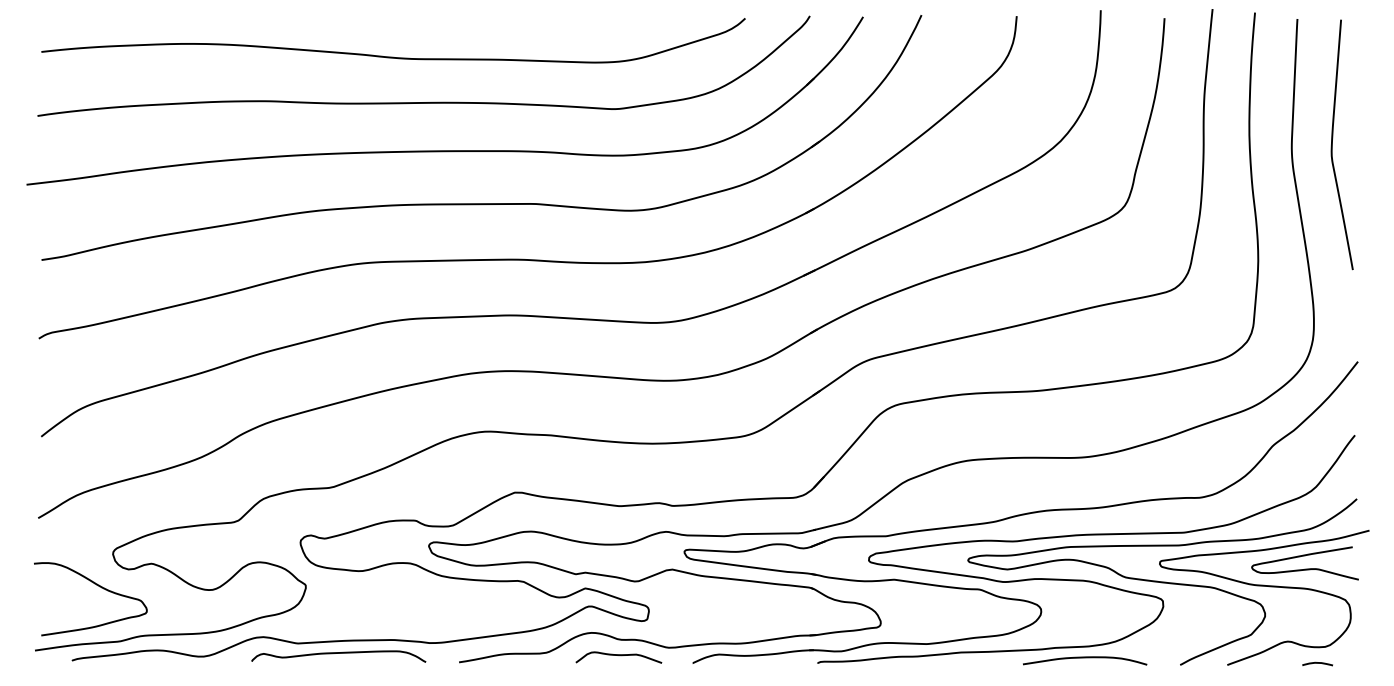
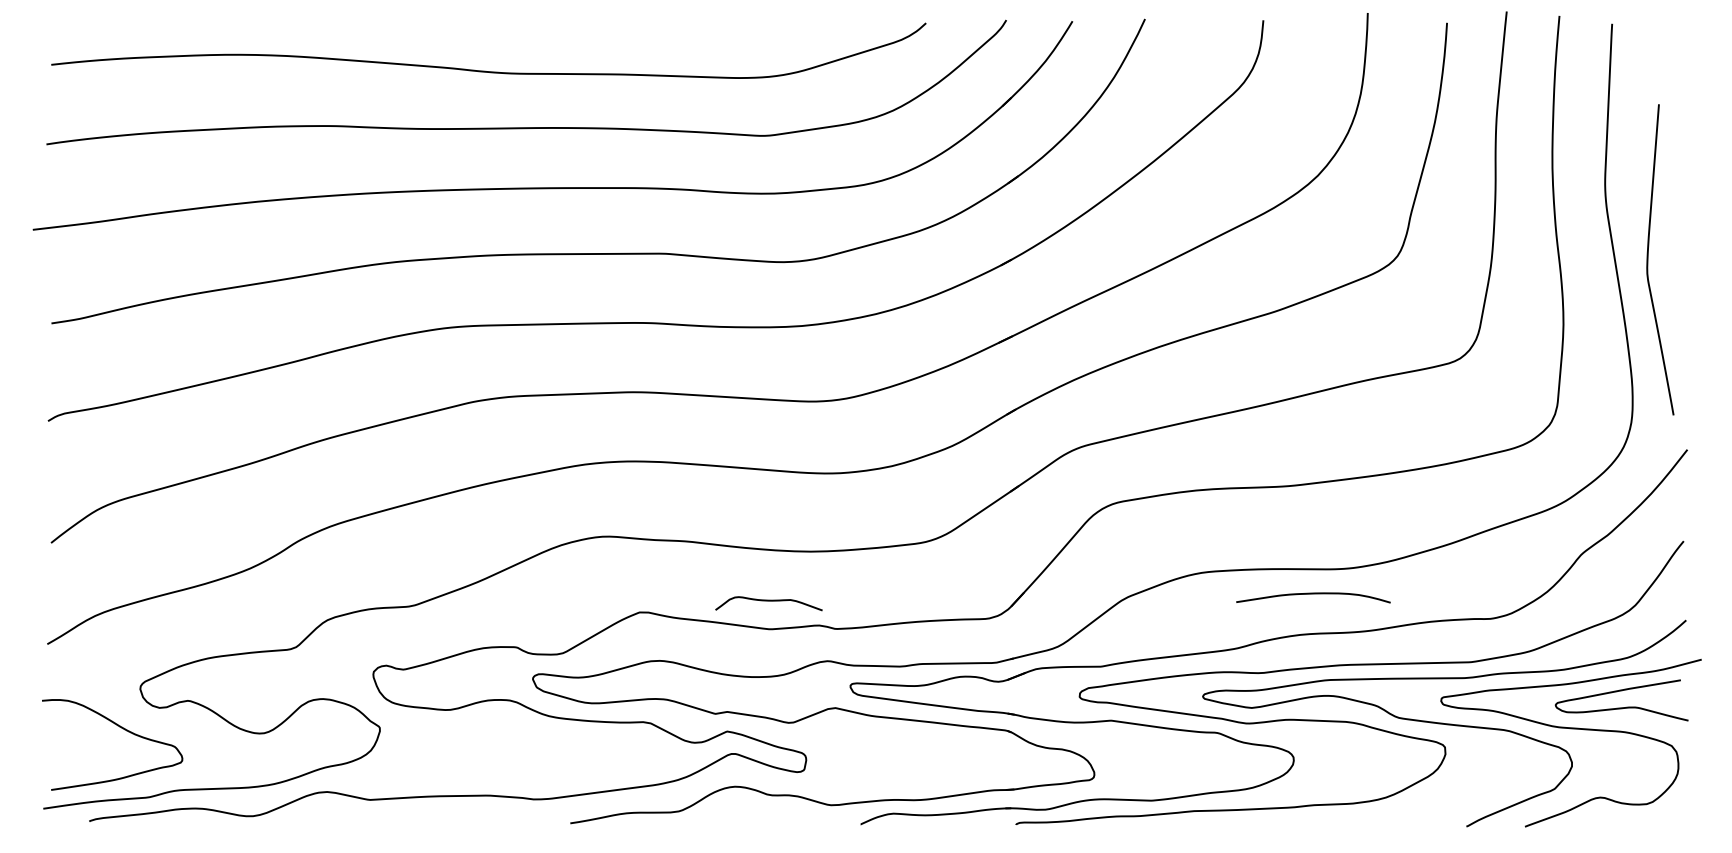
curve: (1332, 144) -> (1648, 259), moved
curve: (338, 653) -> (420, 812), removed
curve: (619, 656) -> (769, 602), moved
curve: (1085, 658) -> (1313, 594), moved
curve: (1317, 663) -> (1637, 824), removed

